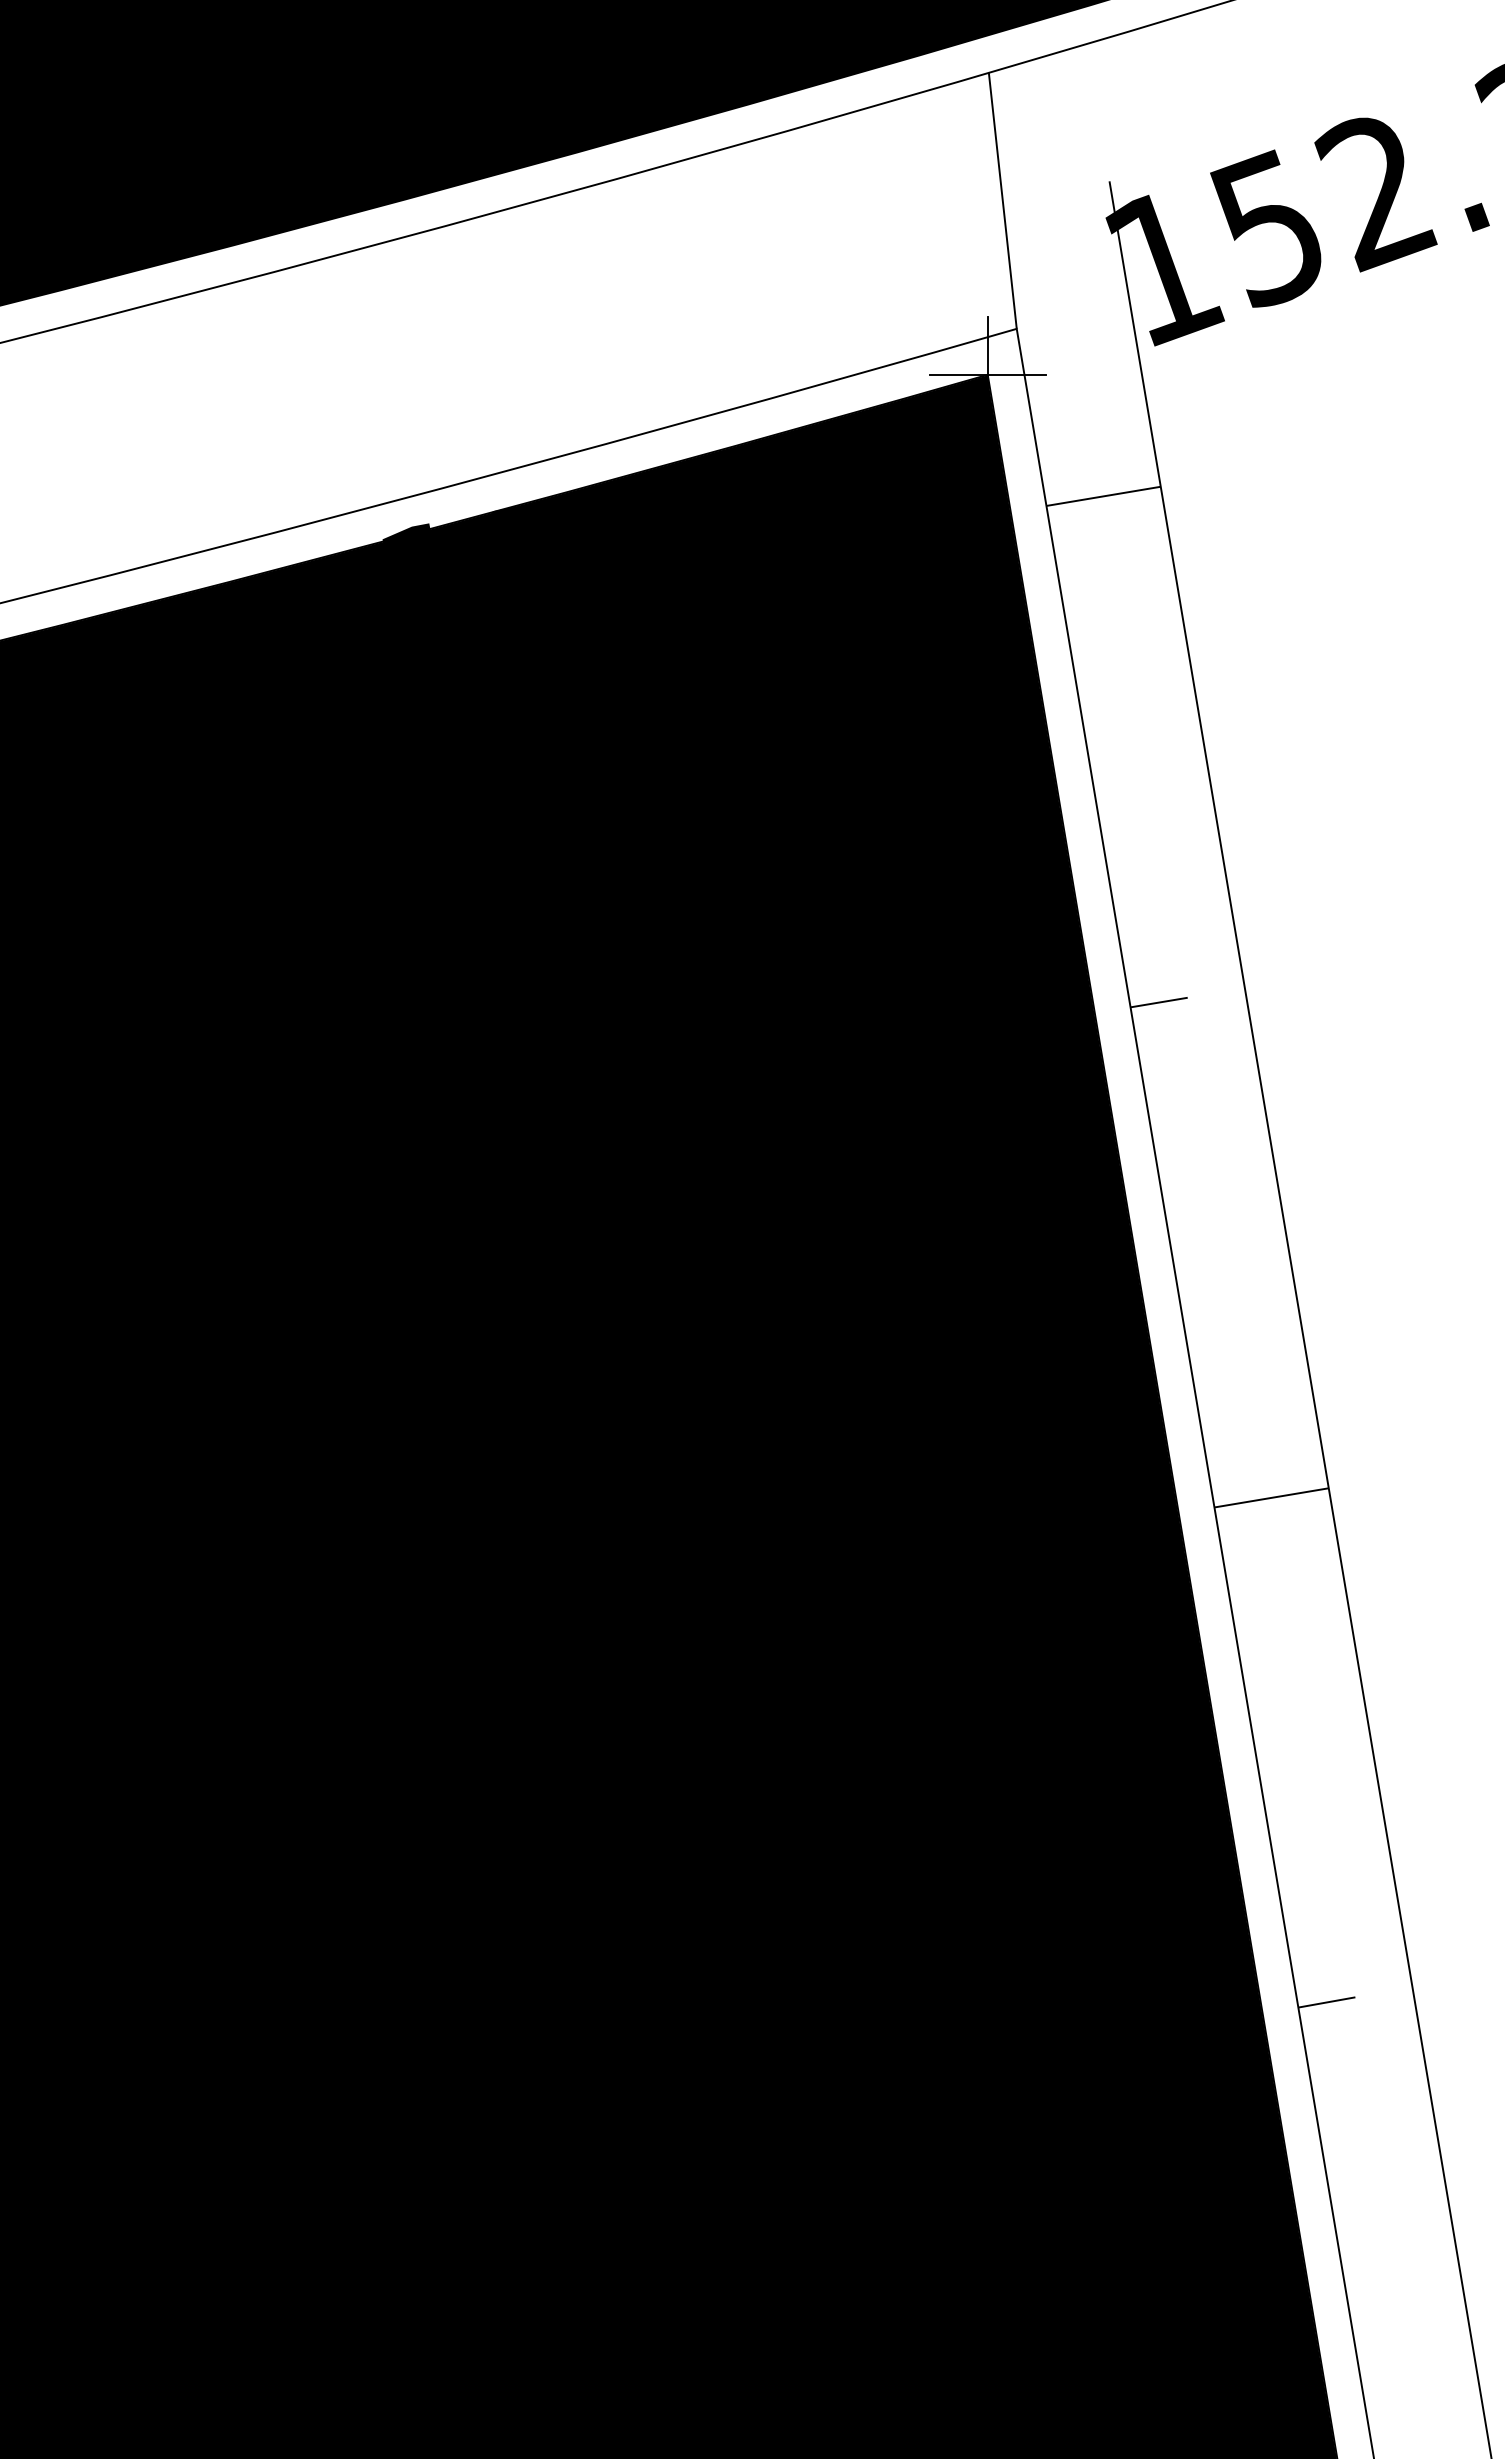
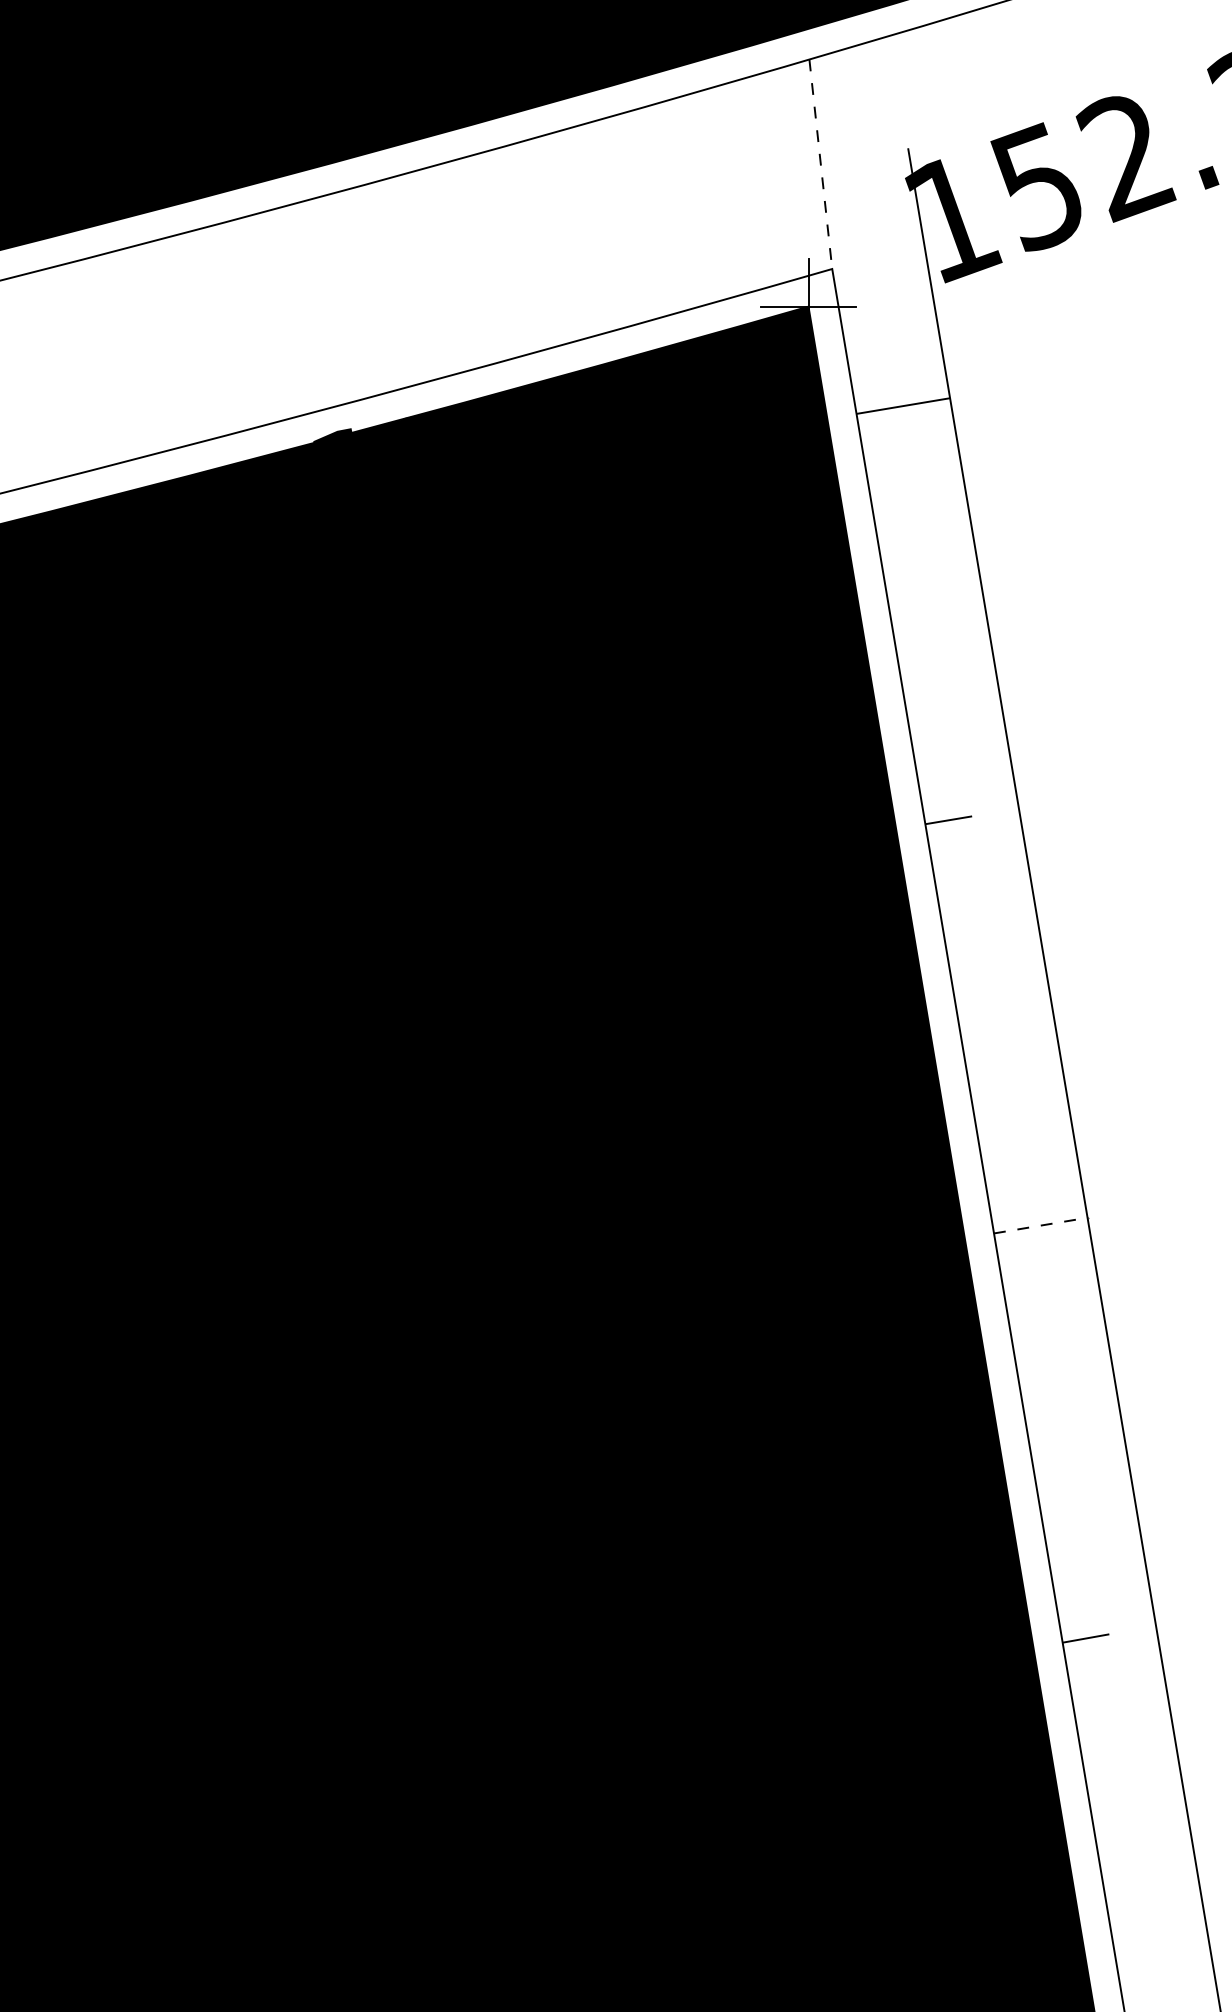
line: (1002, 200) -> (820, 163), solid -> dashed
line: (1271, 1497) -> (1040, 1225), solid -> dashed

